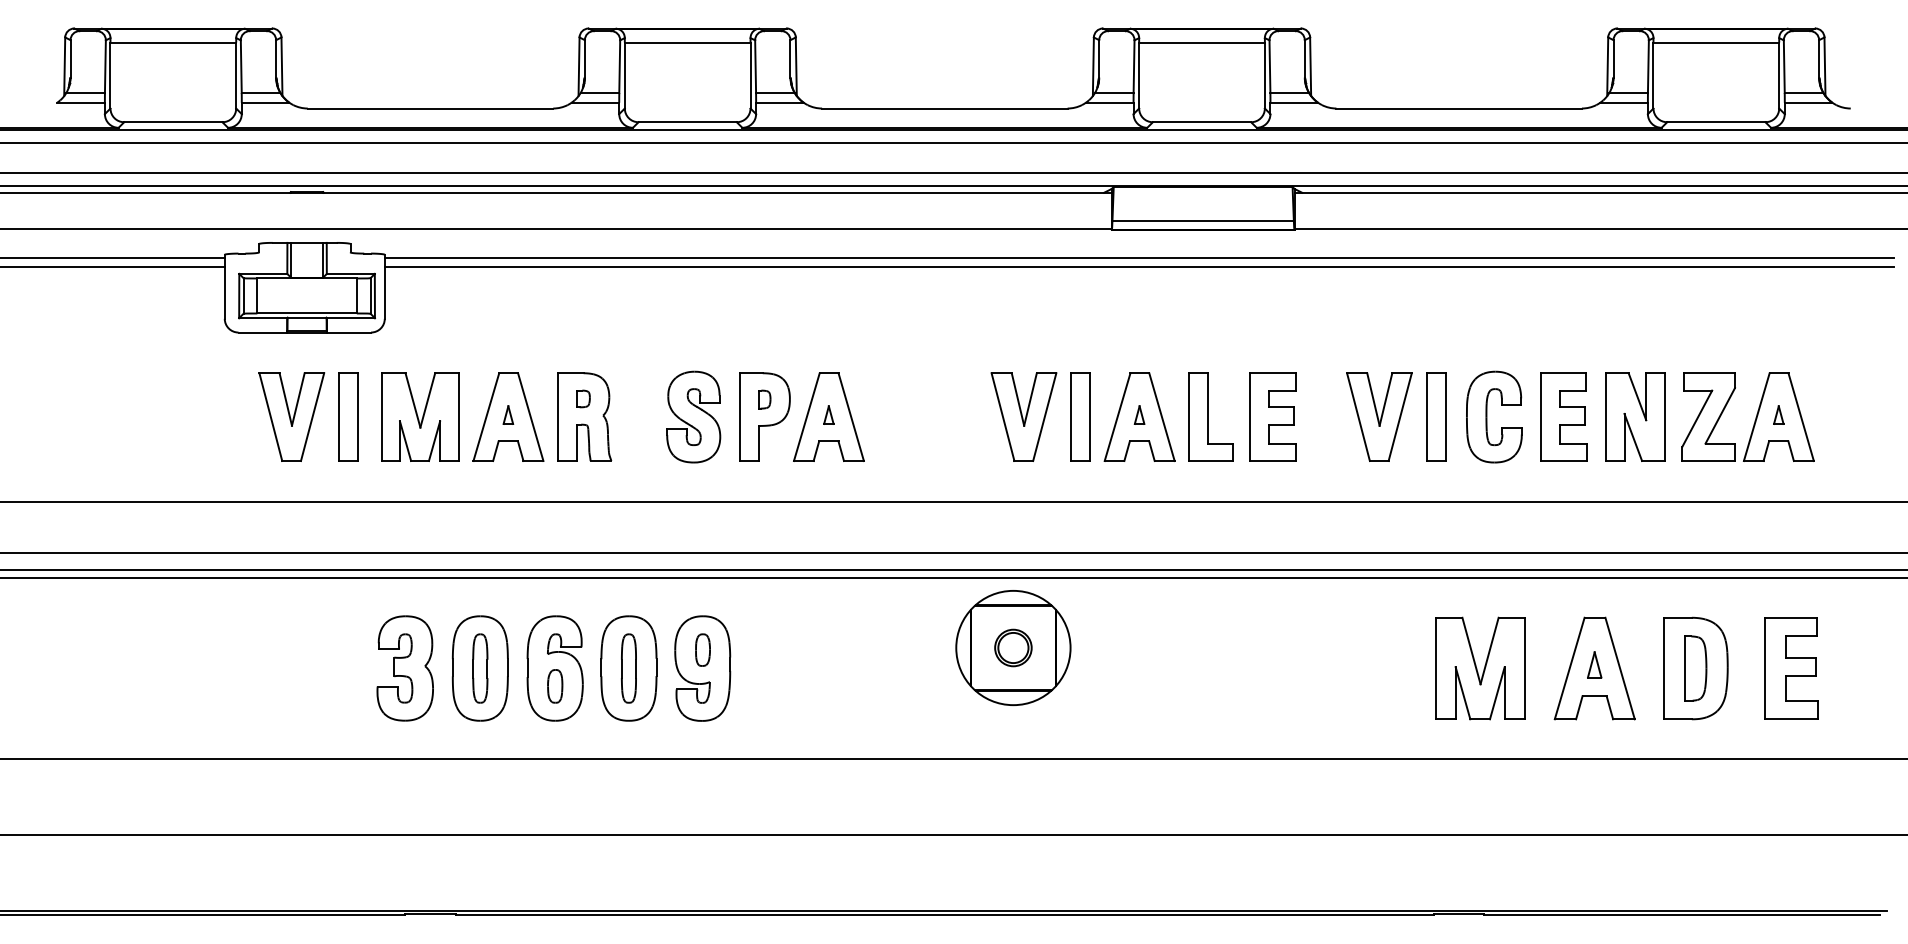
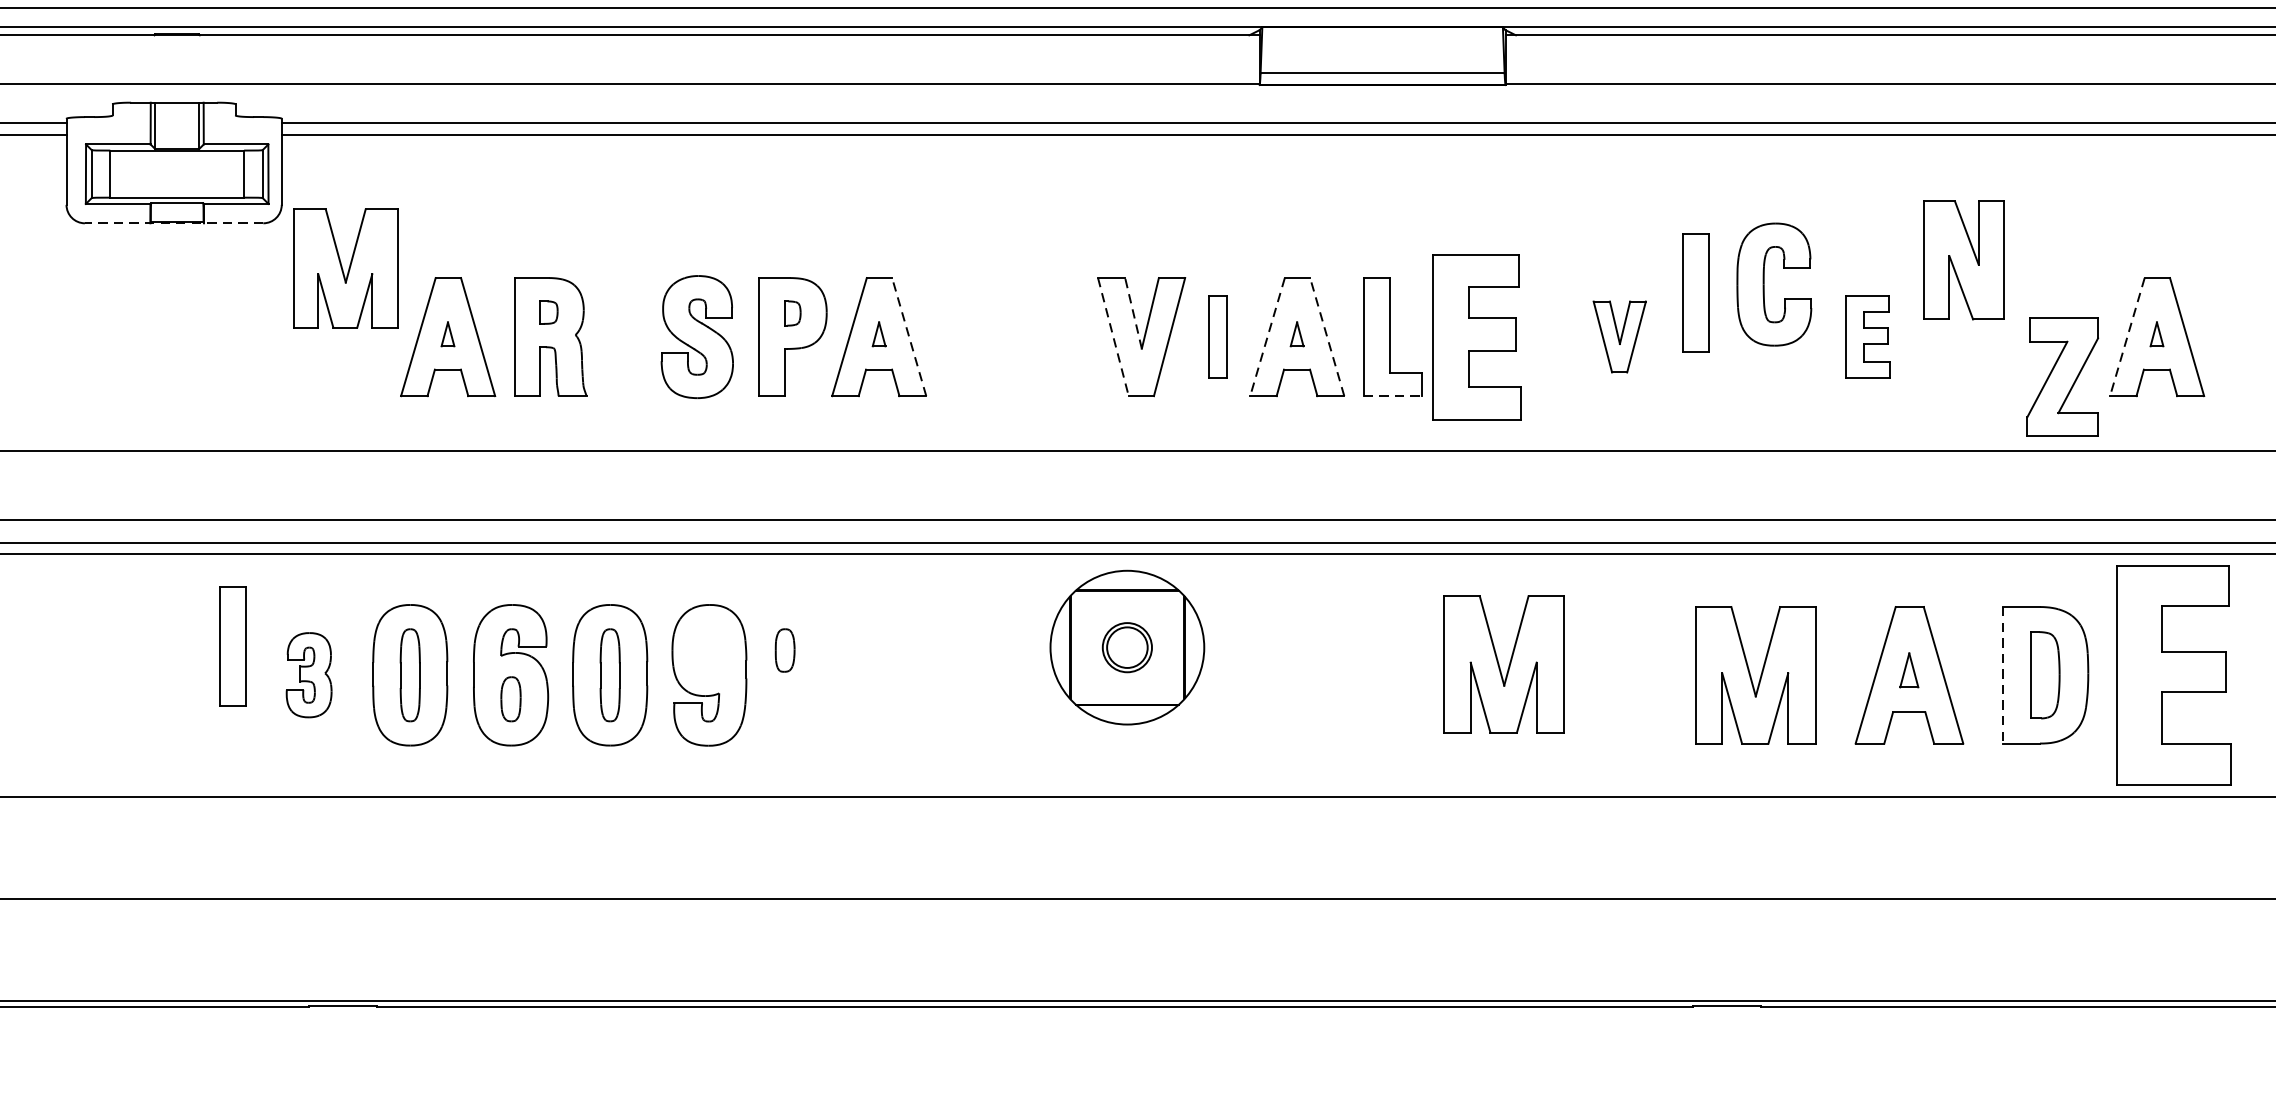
line: (304, 332) -> (173, 223), solid -> dashed
line: (1017, 399) -> (1132, 313), solid -> dashed
part: (291, 416) -> (156, 336), removed
part: (348, 416) -> (232, 645), moved
part: (420, 416) -> (345, 267), moved
part: (1080, 416) -> (1217, 336), size x0.7
part: (1272, 416) -> (1475, 336), size x1.4
part: (1379, 416) -> (1619, 336), size x0.6
part: (1436, 416) -> (1696, 291), moved
part: (1487, 416) -> (1765, 283), moved
part: (1563, 416) -> (1867, 336), size x0.7
part: (1635, 416) -> (1964, 259), moved
part: (1708, 416) -> (2062, 376), moved
line: (851, 417) -> (909, 337), solid -> dashed
line: (1003, 417) -> (1114, 337), solid -> dashed
line: (1117, 417) -> (1267, 337), solid -> dashed
line: (1161, 417) -> (1326, 337), solid -> dashed
line: (1756, 417) -> (2126, 337), solid -> dashed
line: (1210, 461) -> (1392, 396), solid -> dashed
part: (702, 649) -> (784, 649), moved
part: (1293, 660) -> (1504, 664), added
part: (404, 668) -> (308, 675), size x0.6
line: (1664, 668) -> (2003, 675), solid -> dashed
part: (1791, 668) -> (2174, 675), size x1.6

